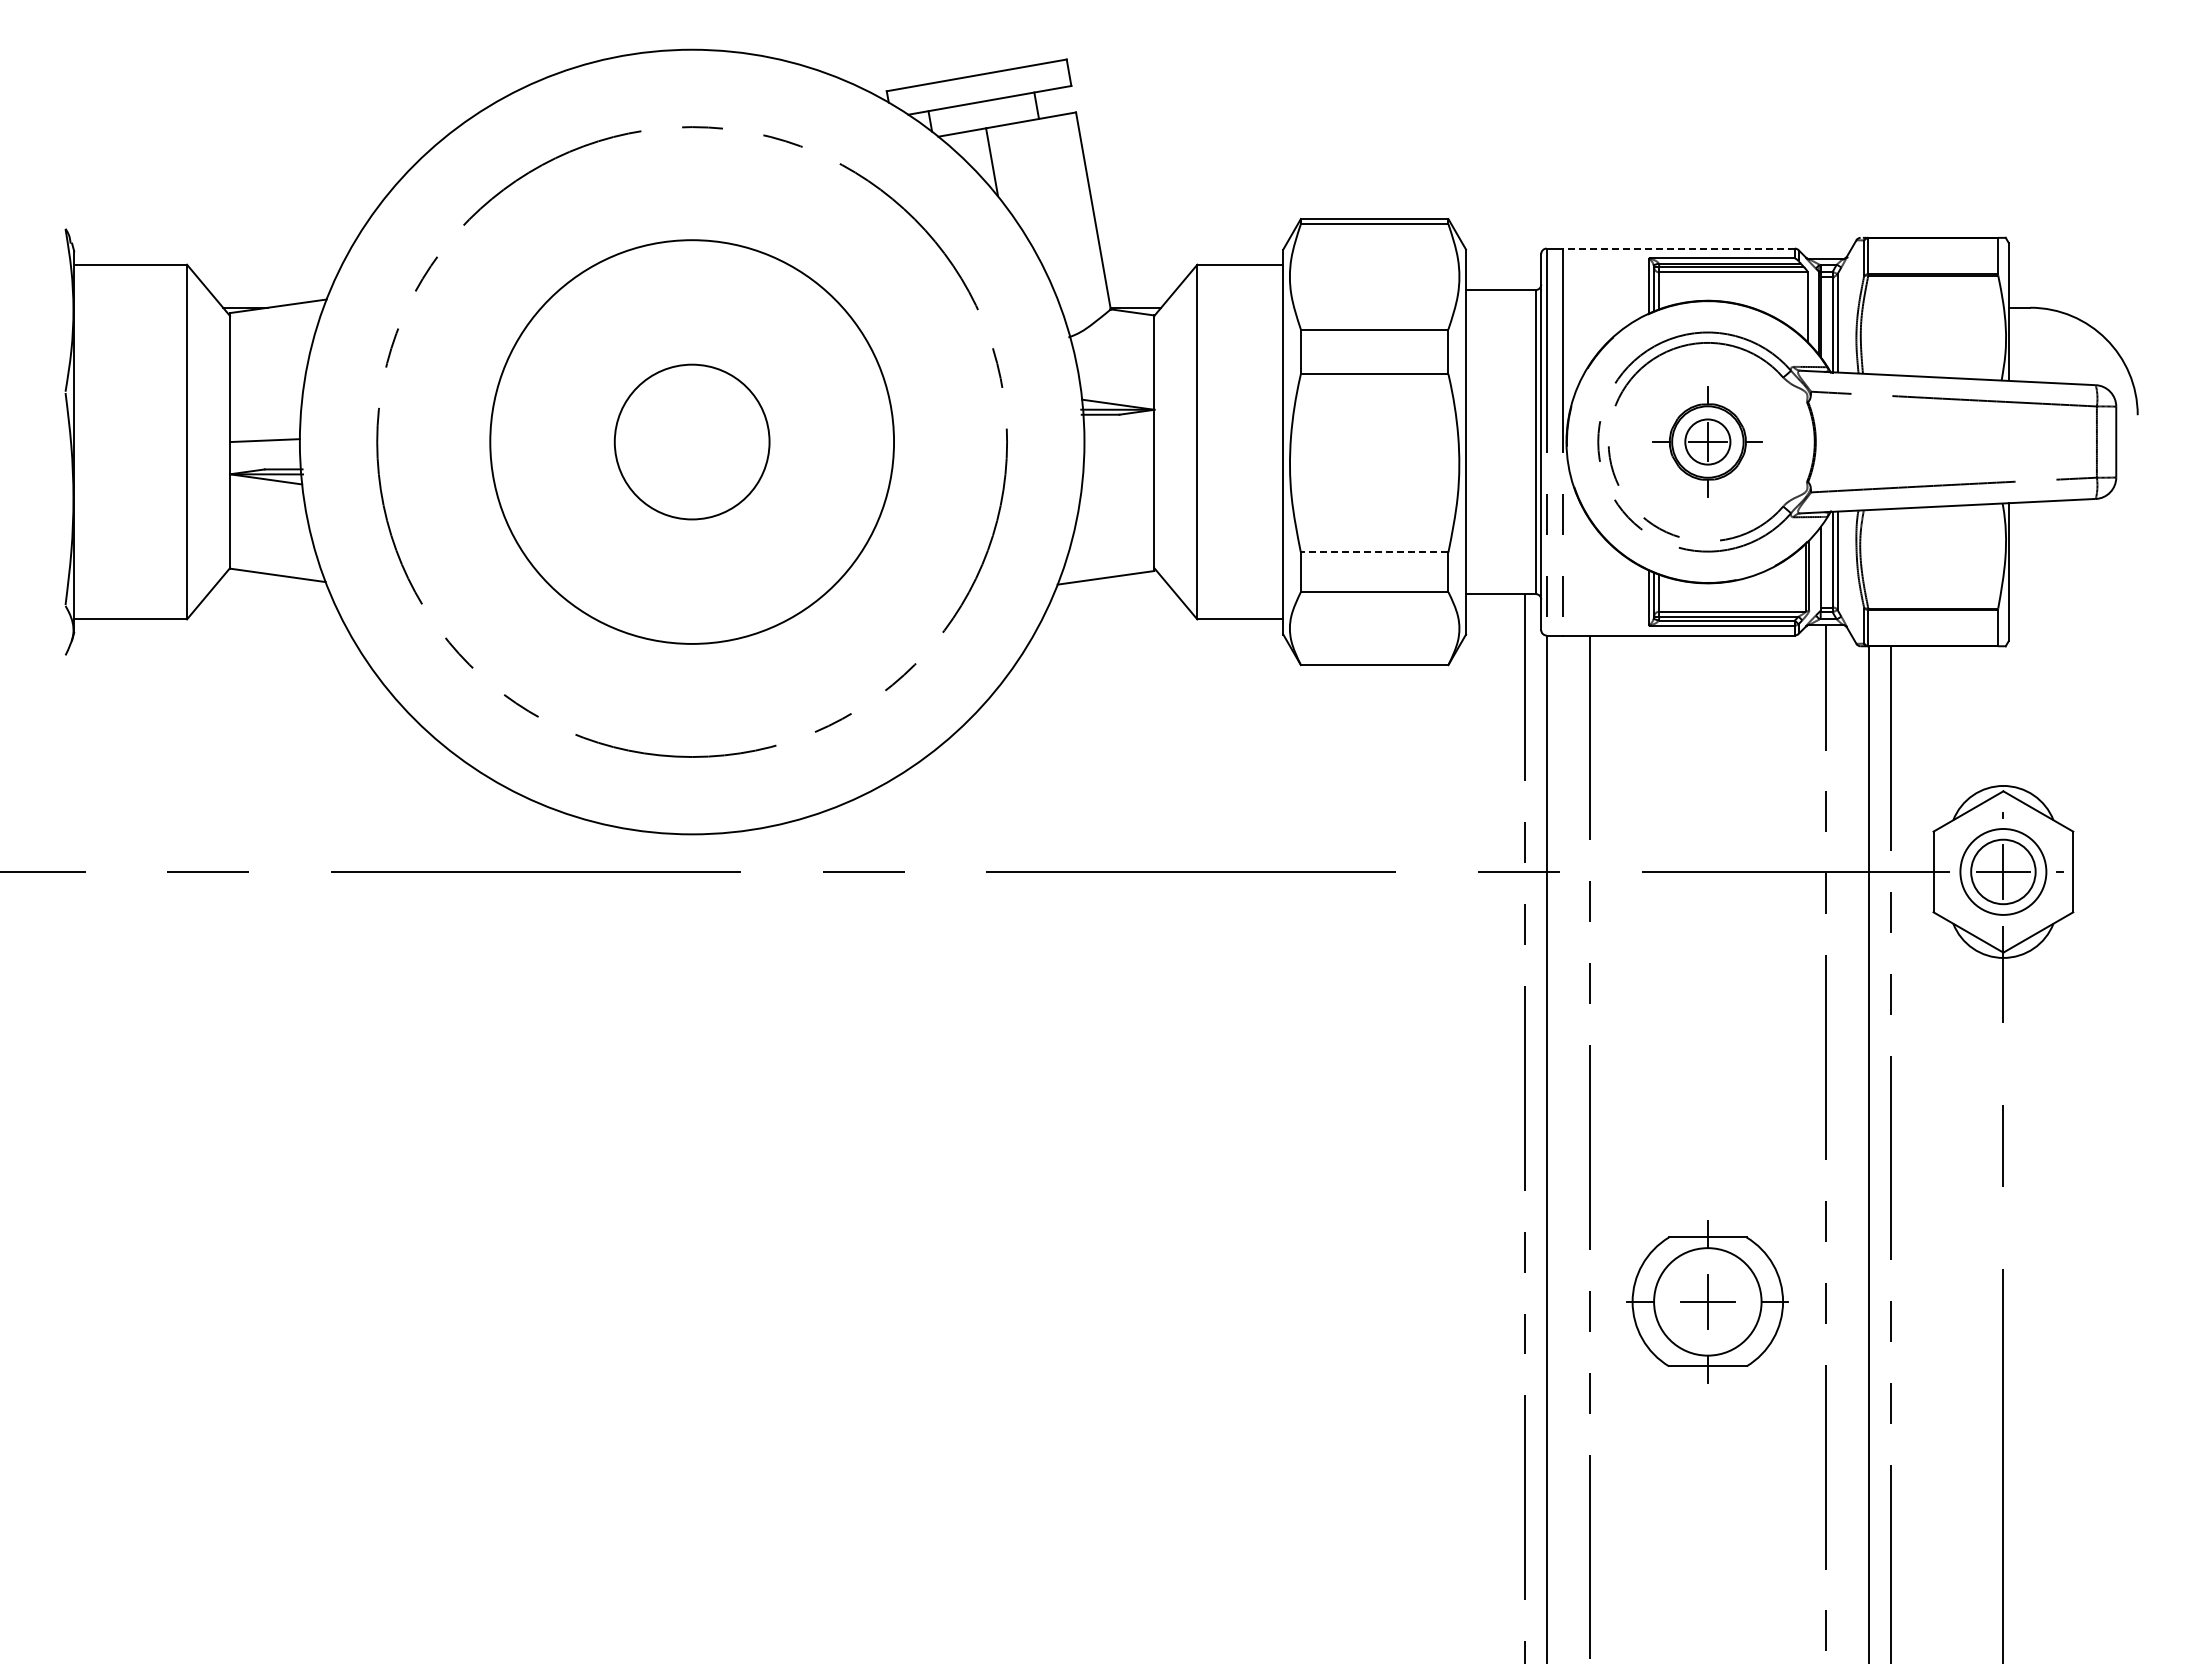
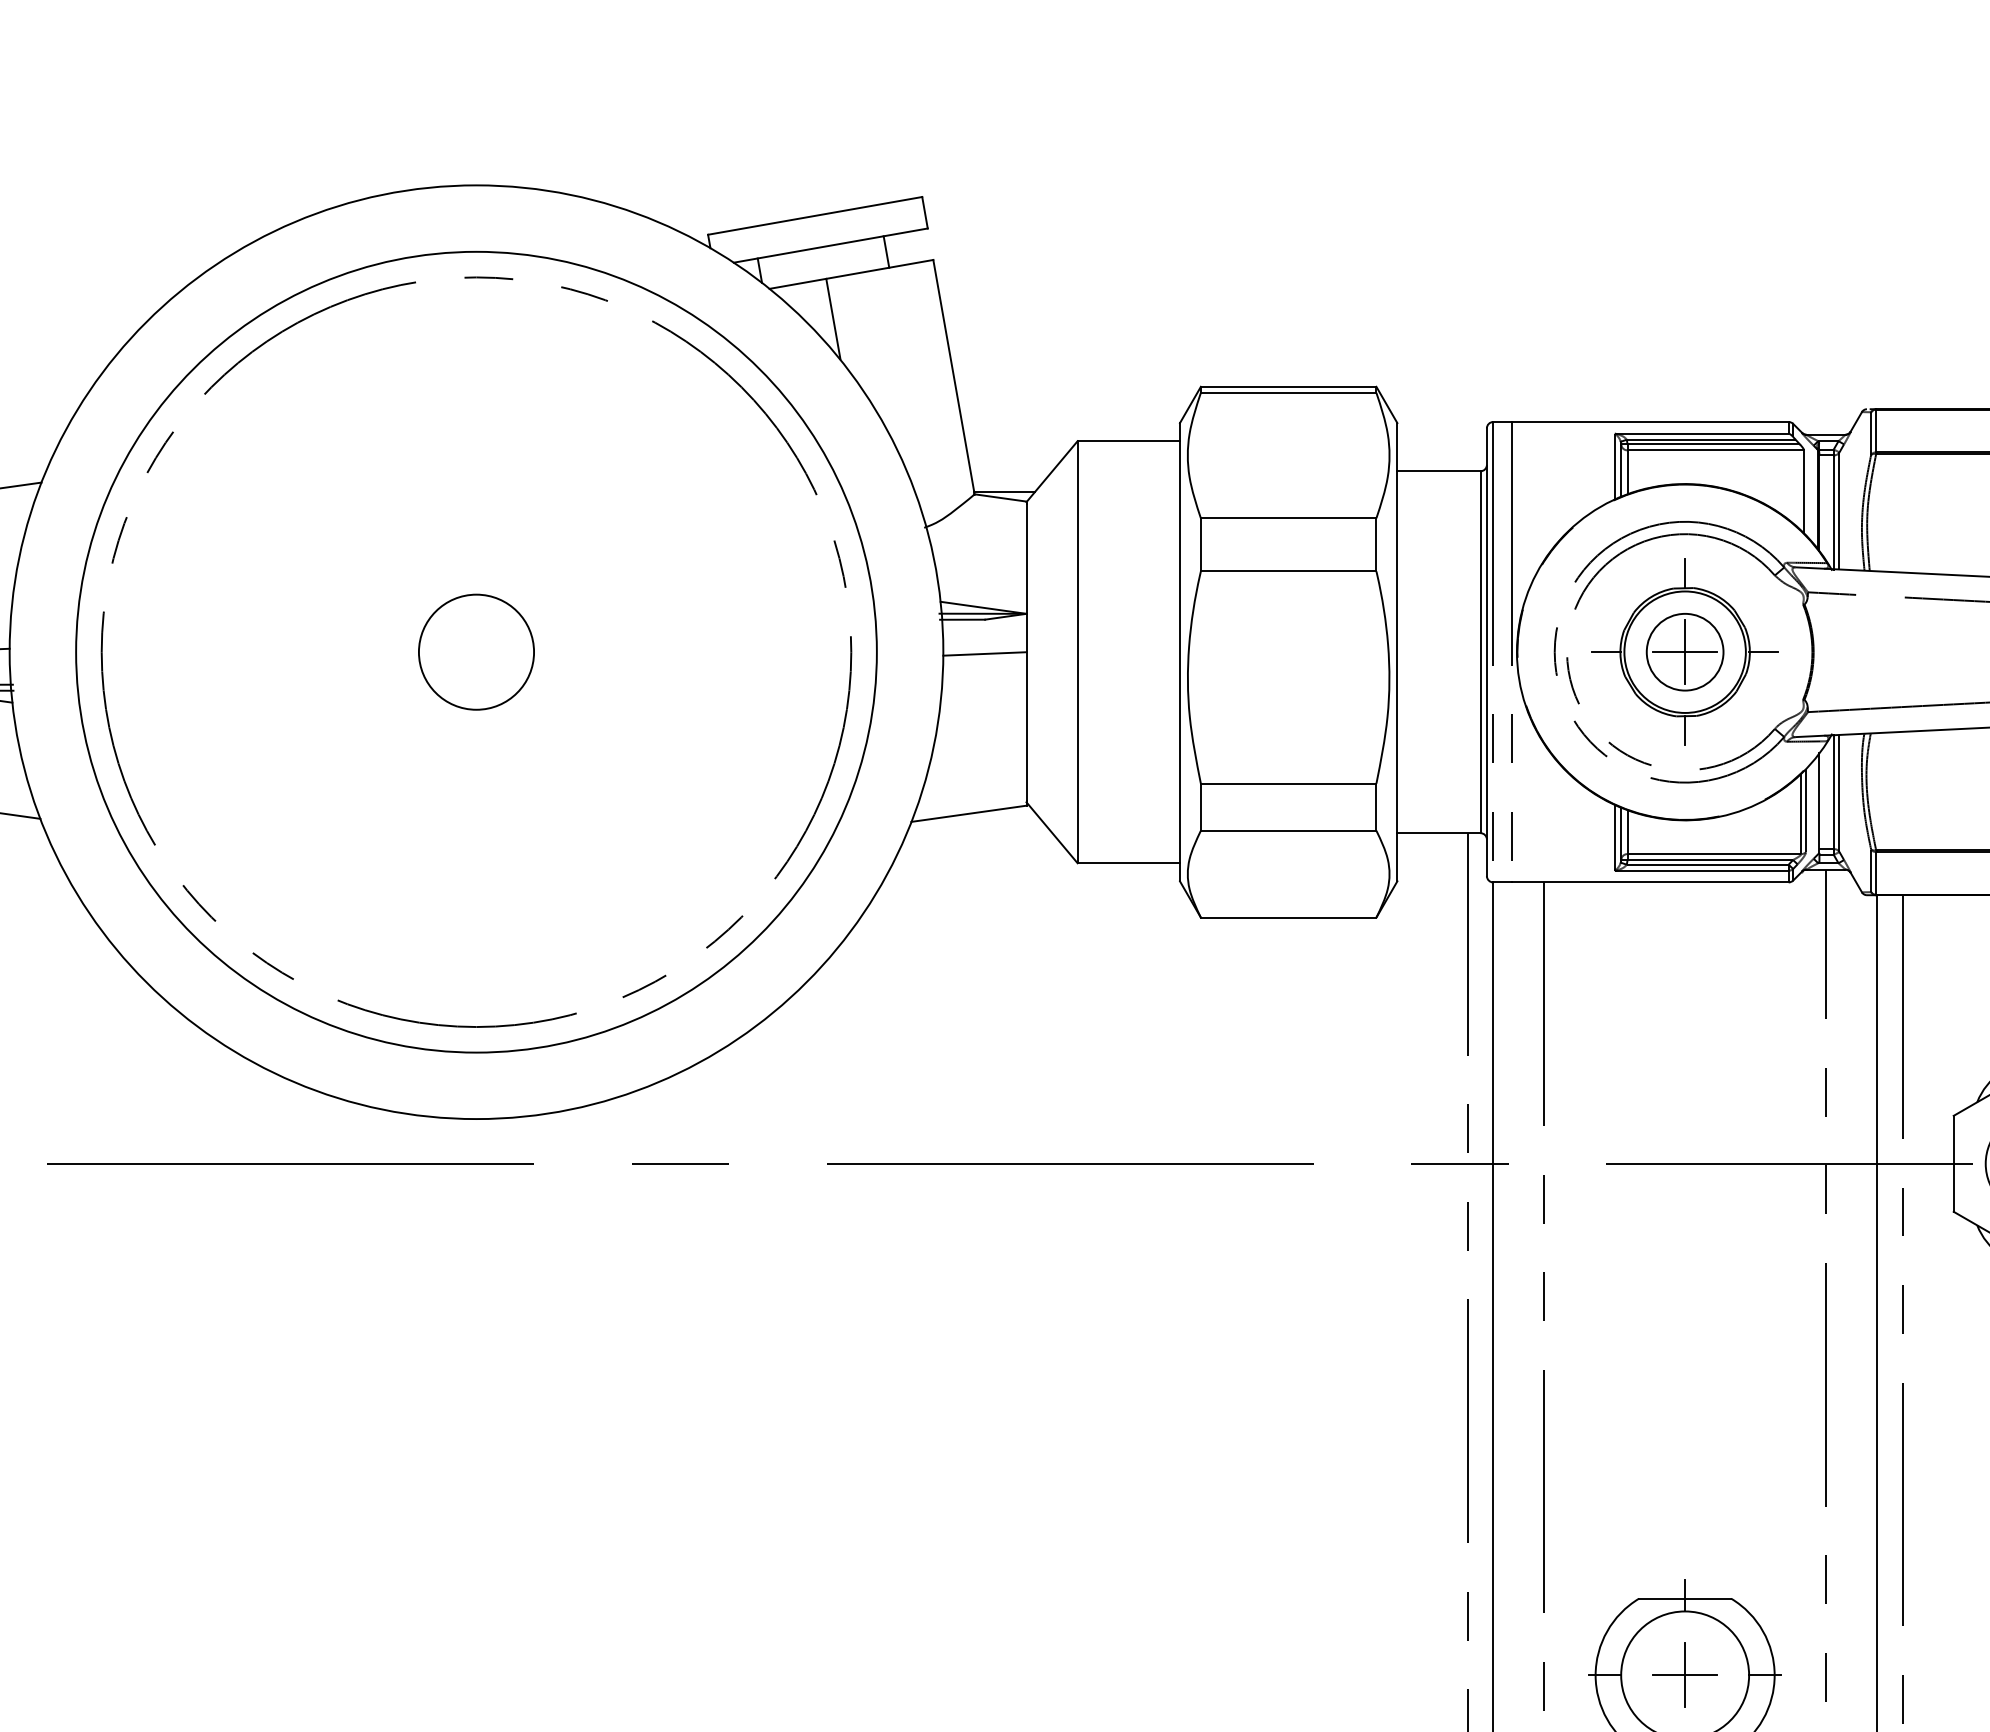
line: (1678, 248) -> (1650, 421), dashed -> solid
circle: (691, 441) -> (475, 651), size x0.62
circle: (691, 441) -> (475, 651), size x1.67
part: (1707, 441) -> (1684, 651), size x1.43
line: (1119, 443) -> (985, 653), added
line: (1374, 552) -> (1288, 783), dashed -> solid

